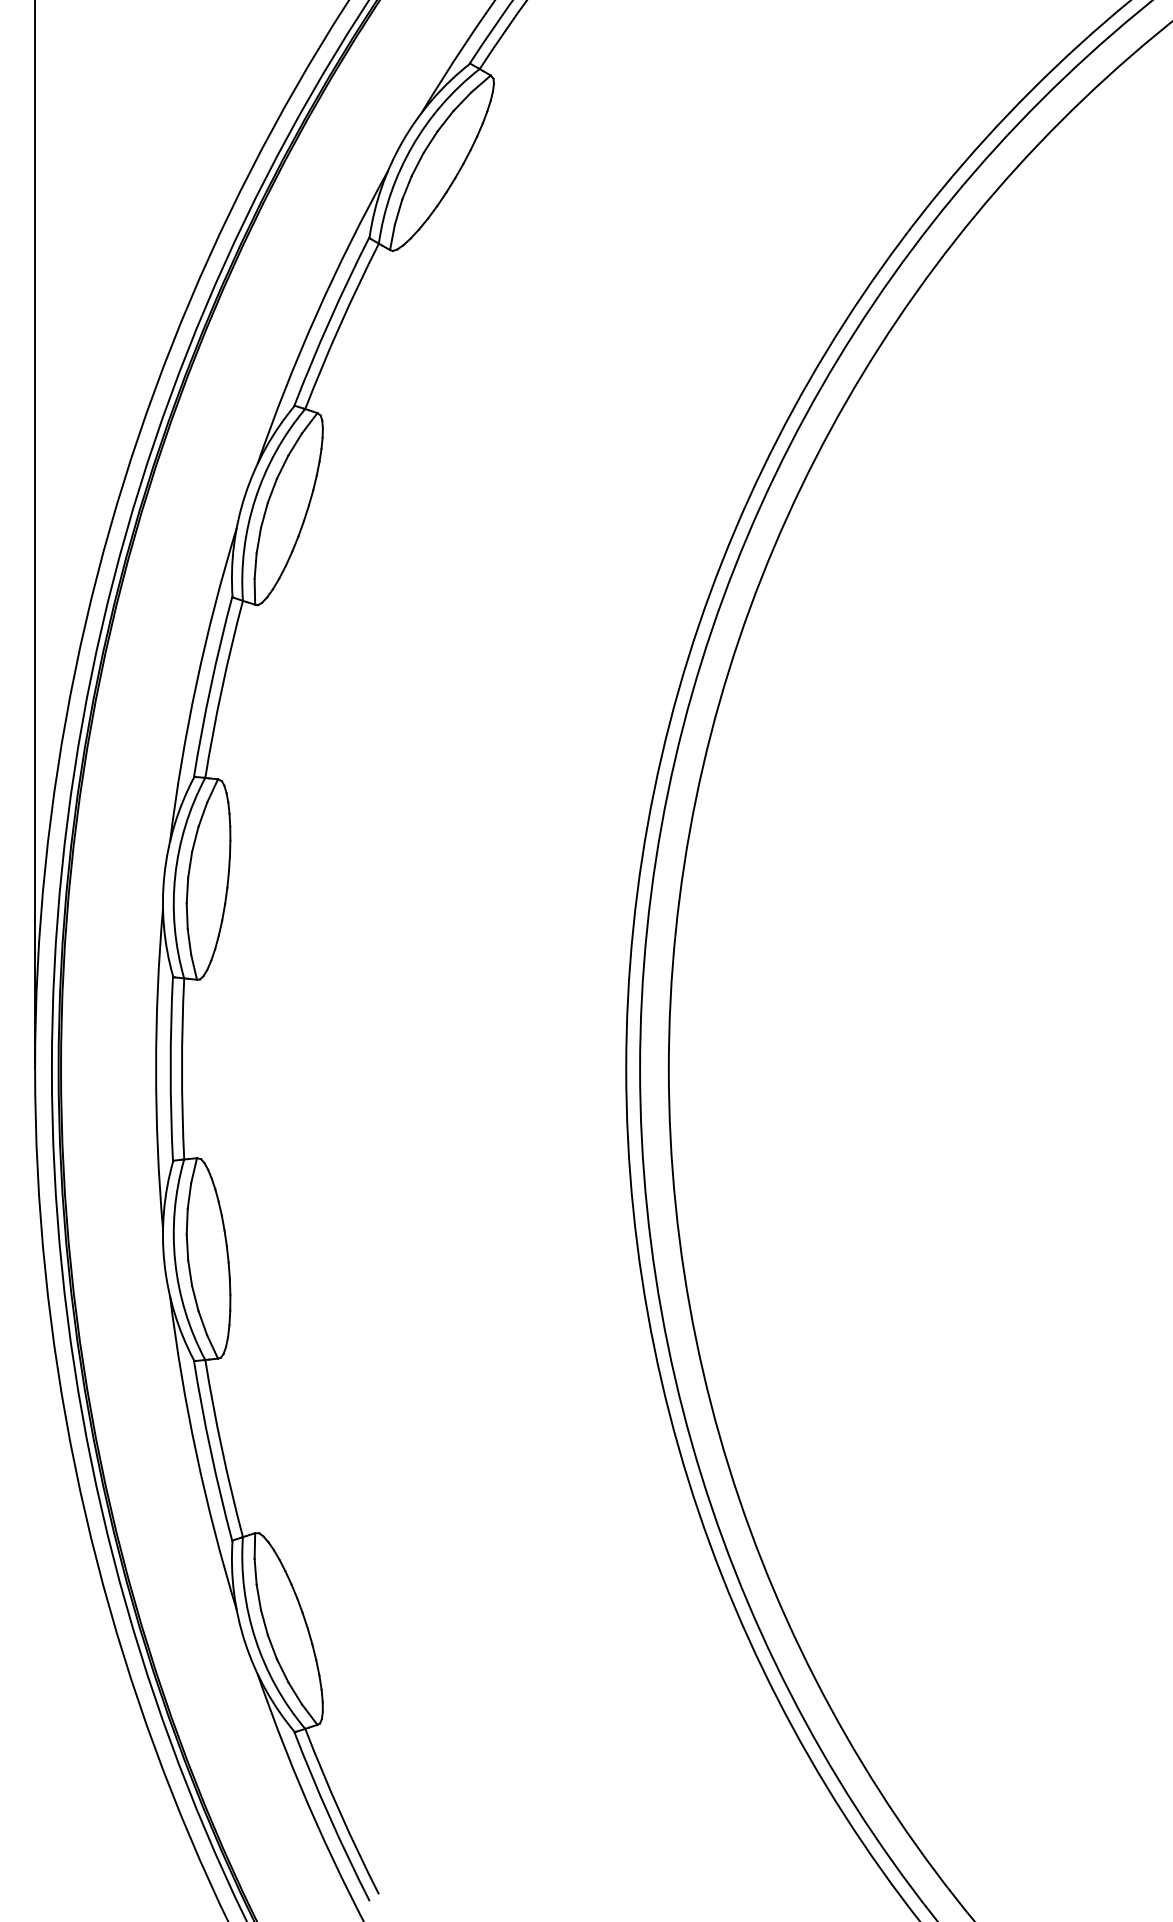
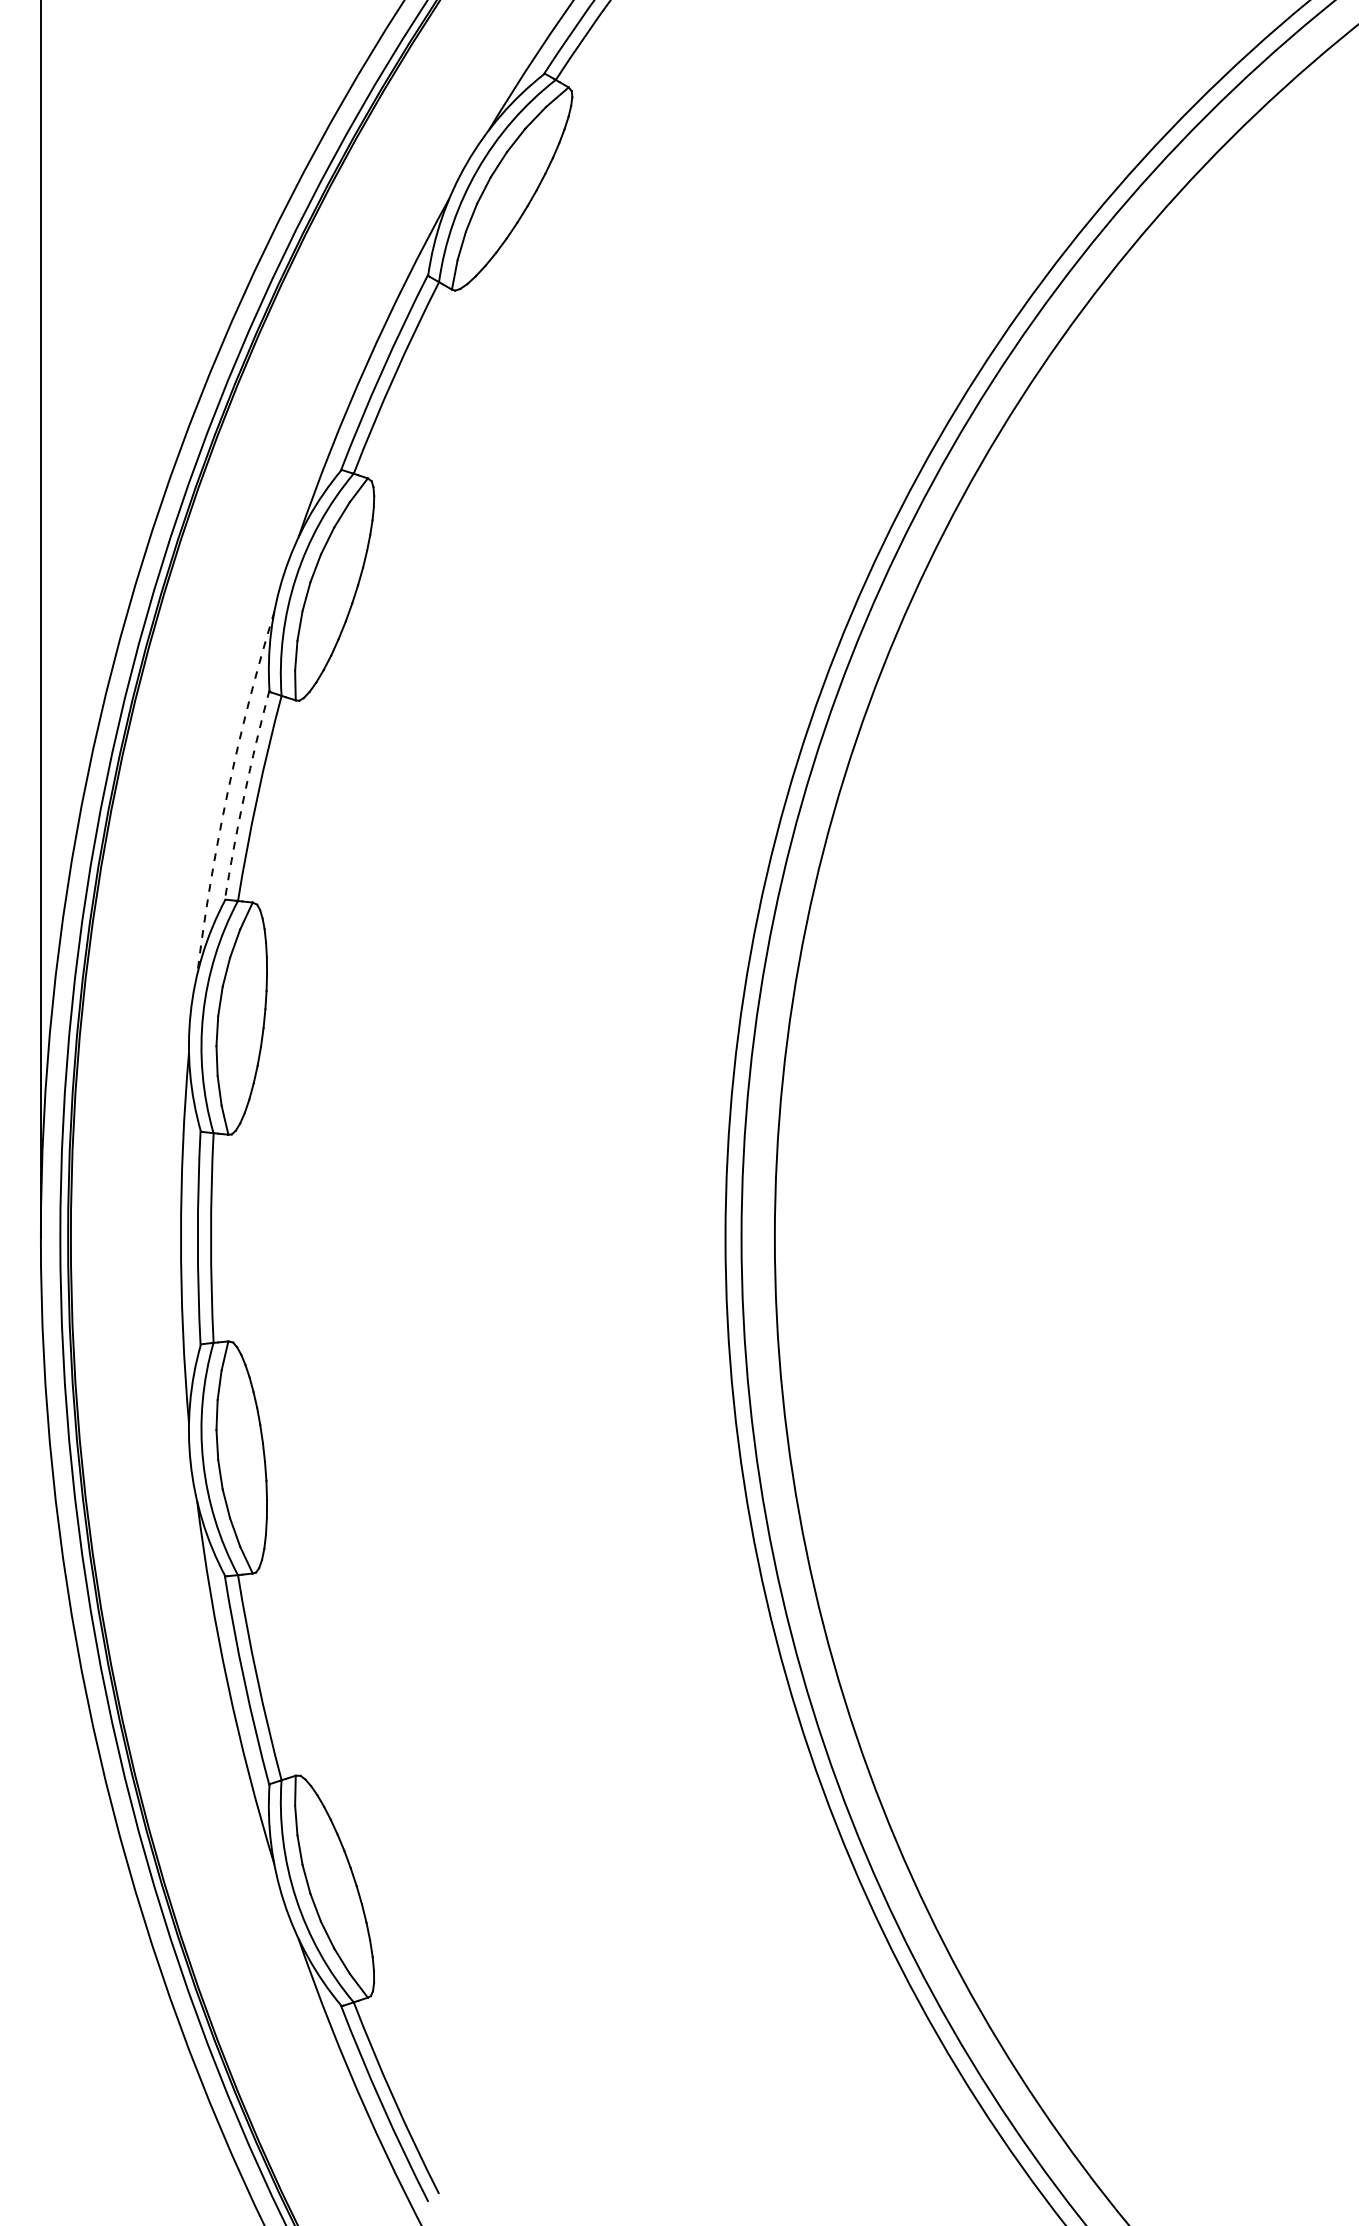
arc: (196, 683) -> (227, 791), solid -> dashed
arc: (210, 686) -> (244, 795), solid -> dashed

